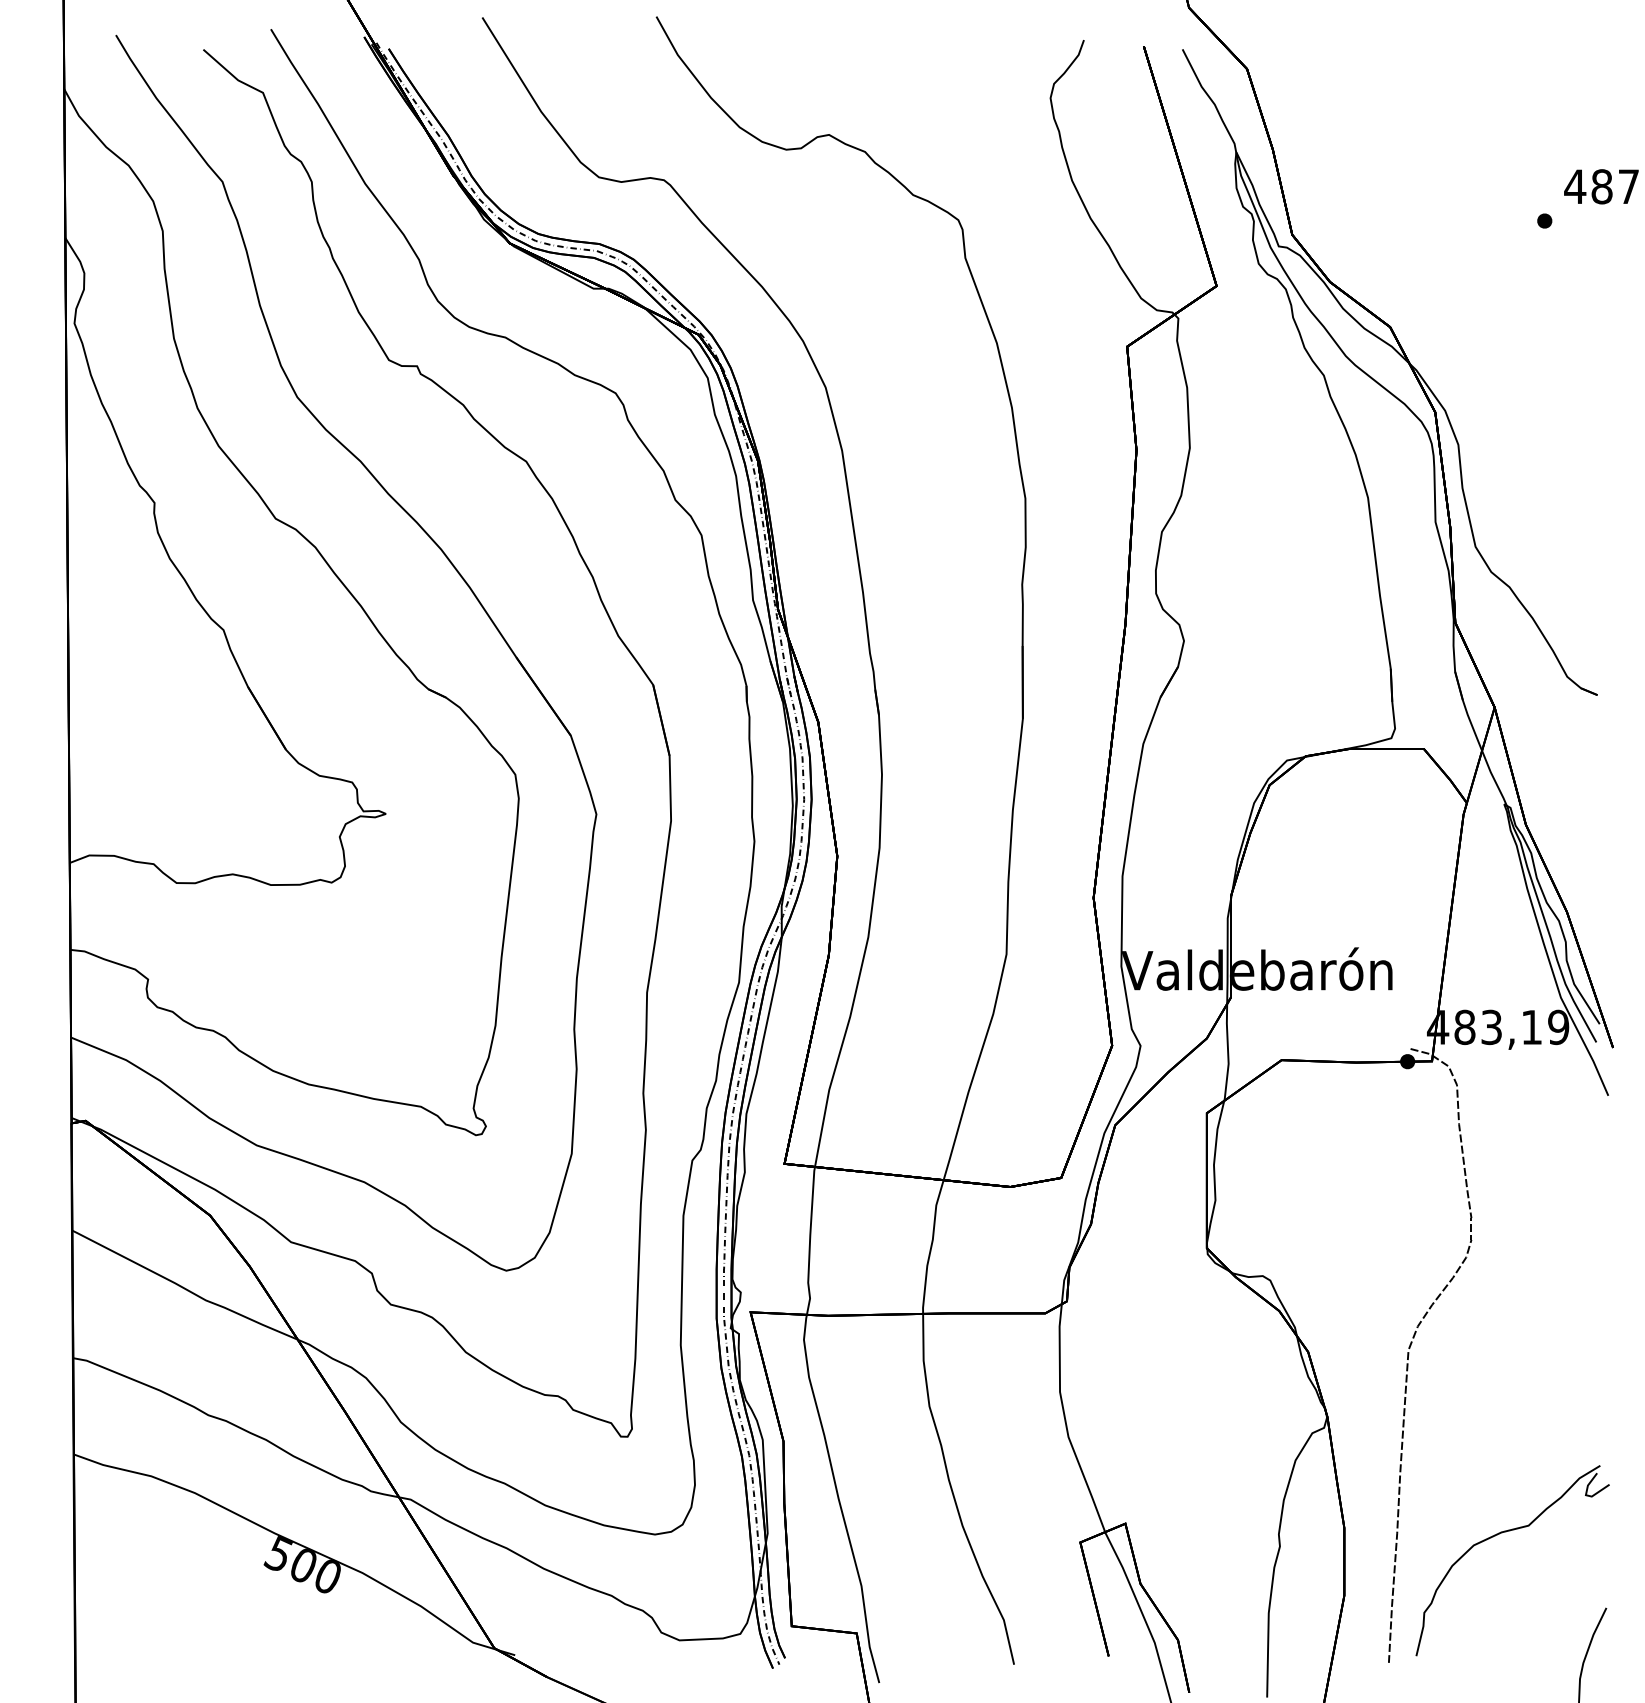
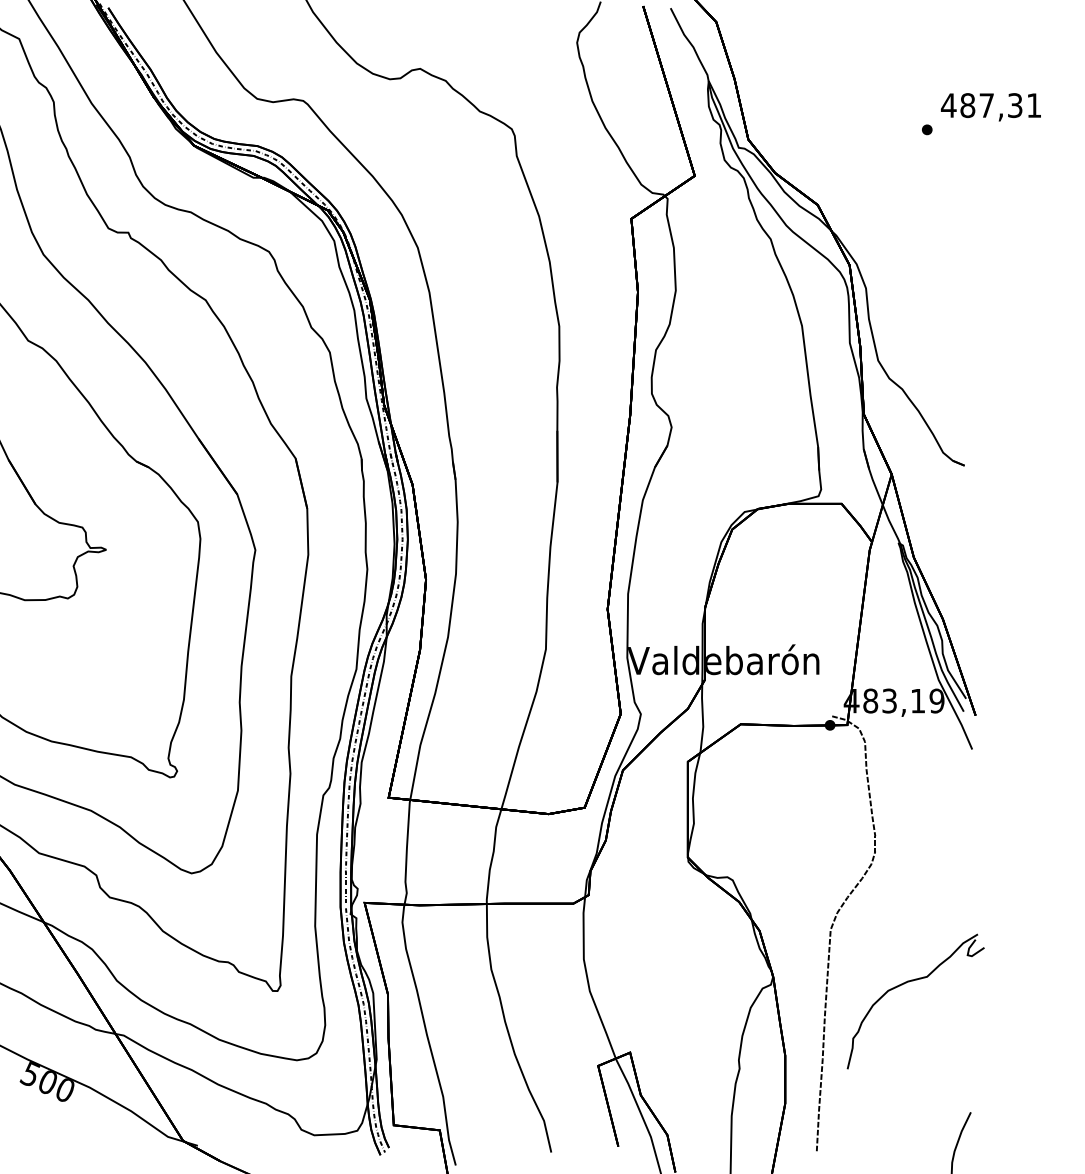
part: (1506, 1532) -> (911, 981), moved

